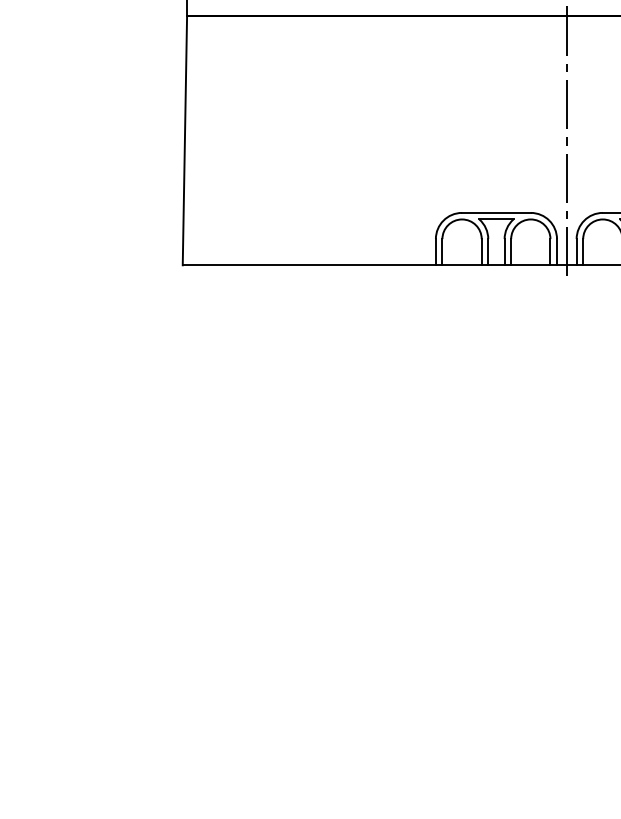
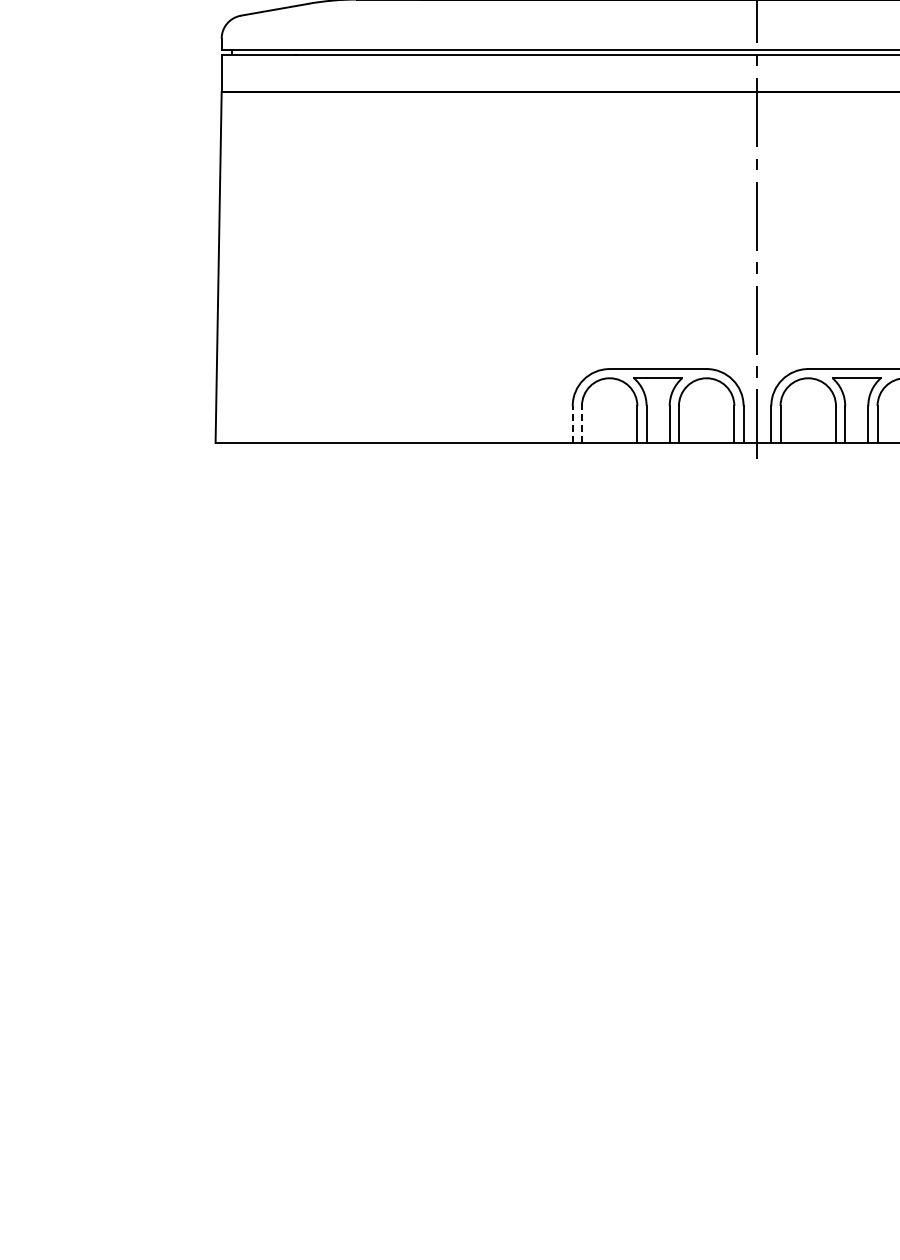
line: (435, 251) -> (572, 423), solid -> dashed
line: (442, 251) -> (581, 423), solid -> dashed

